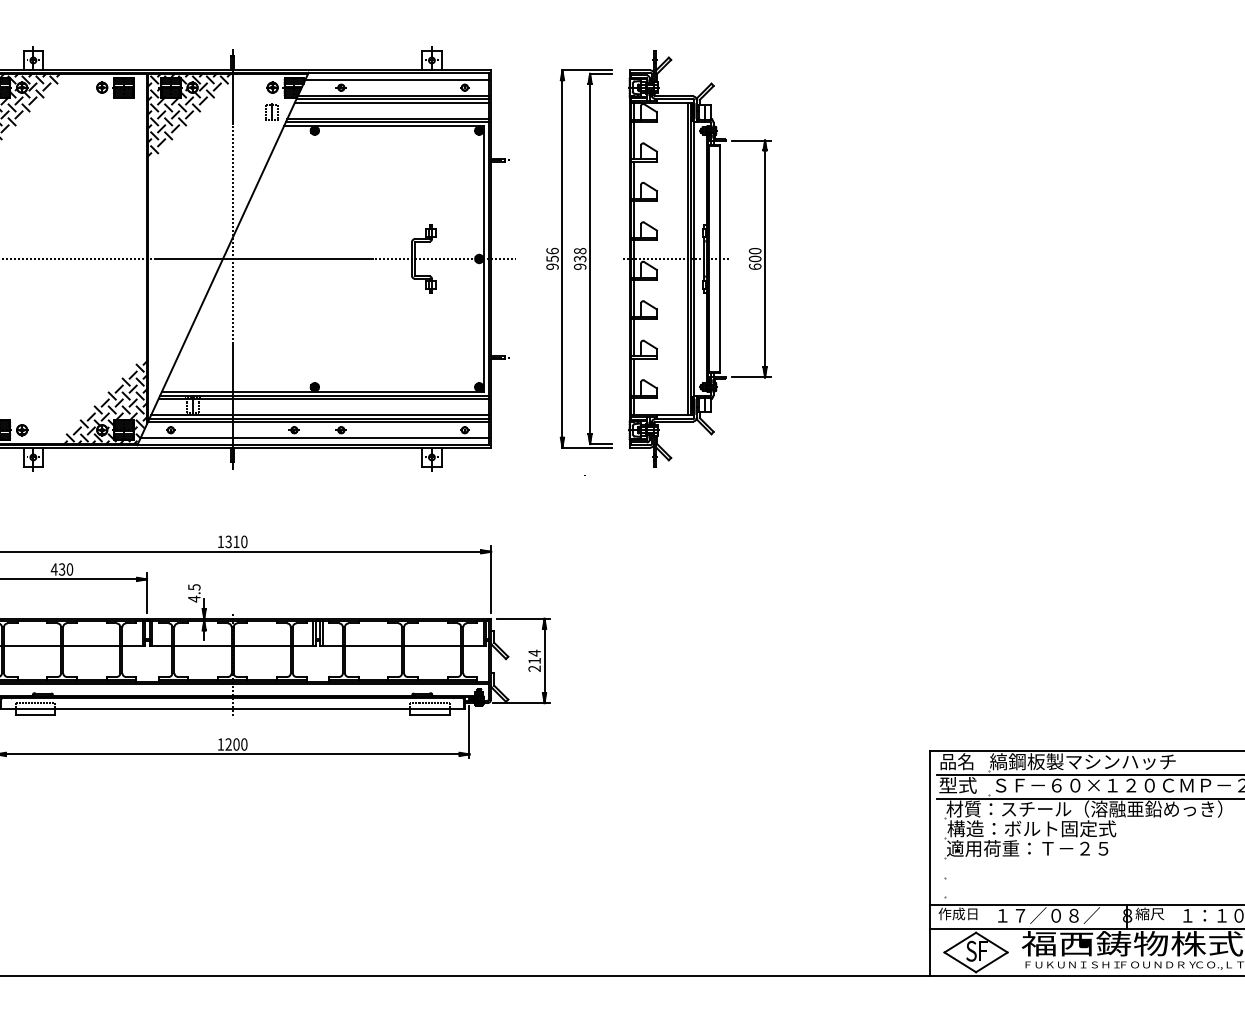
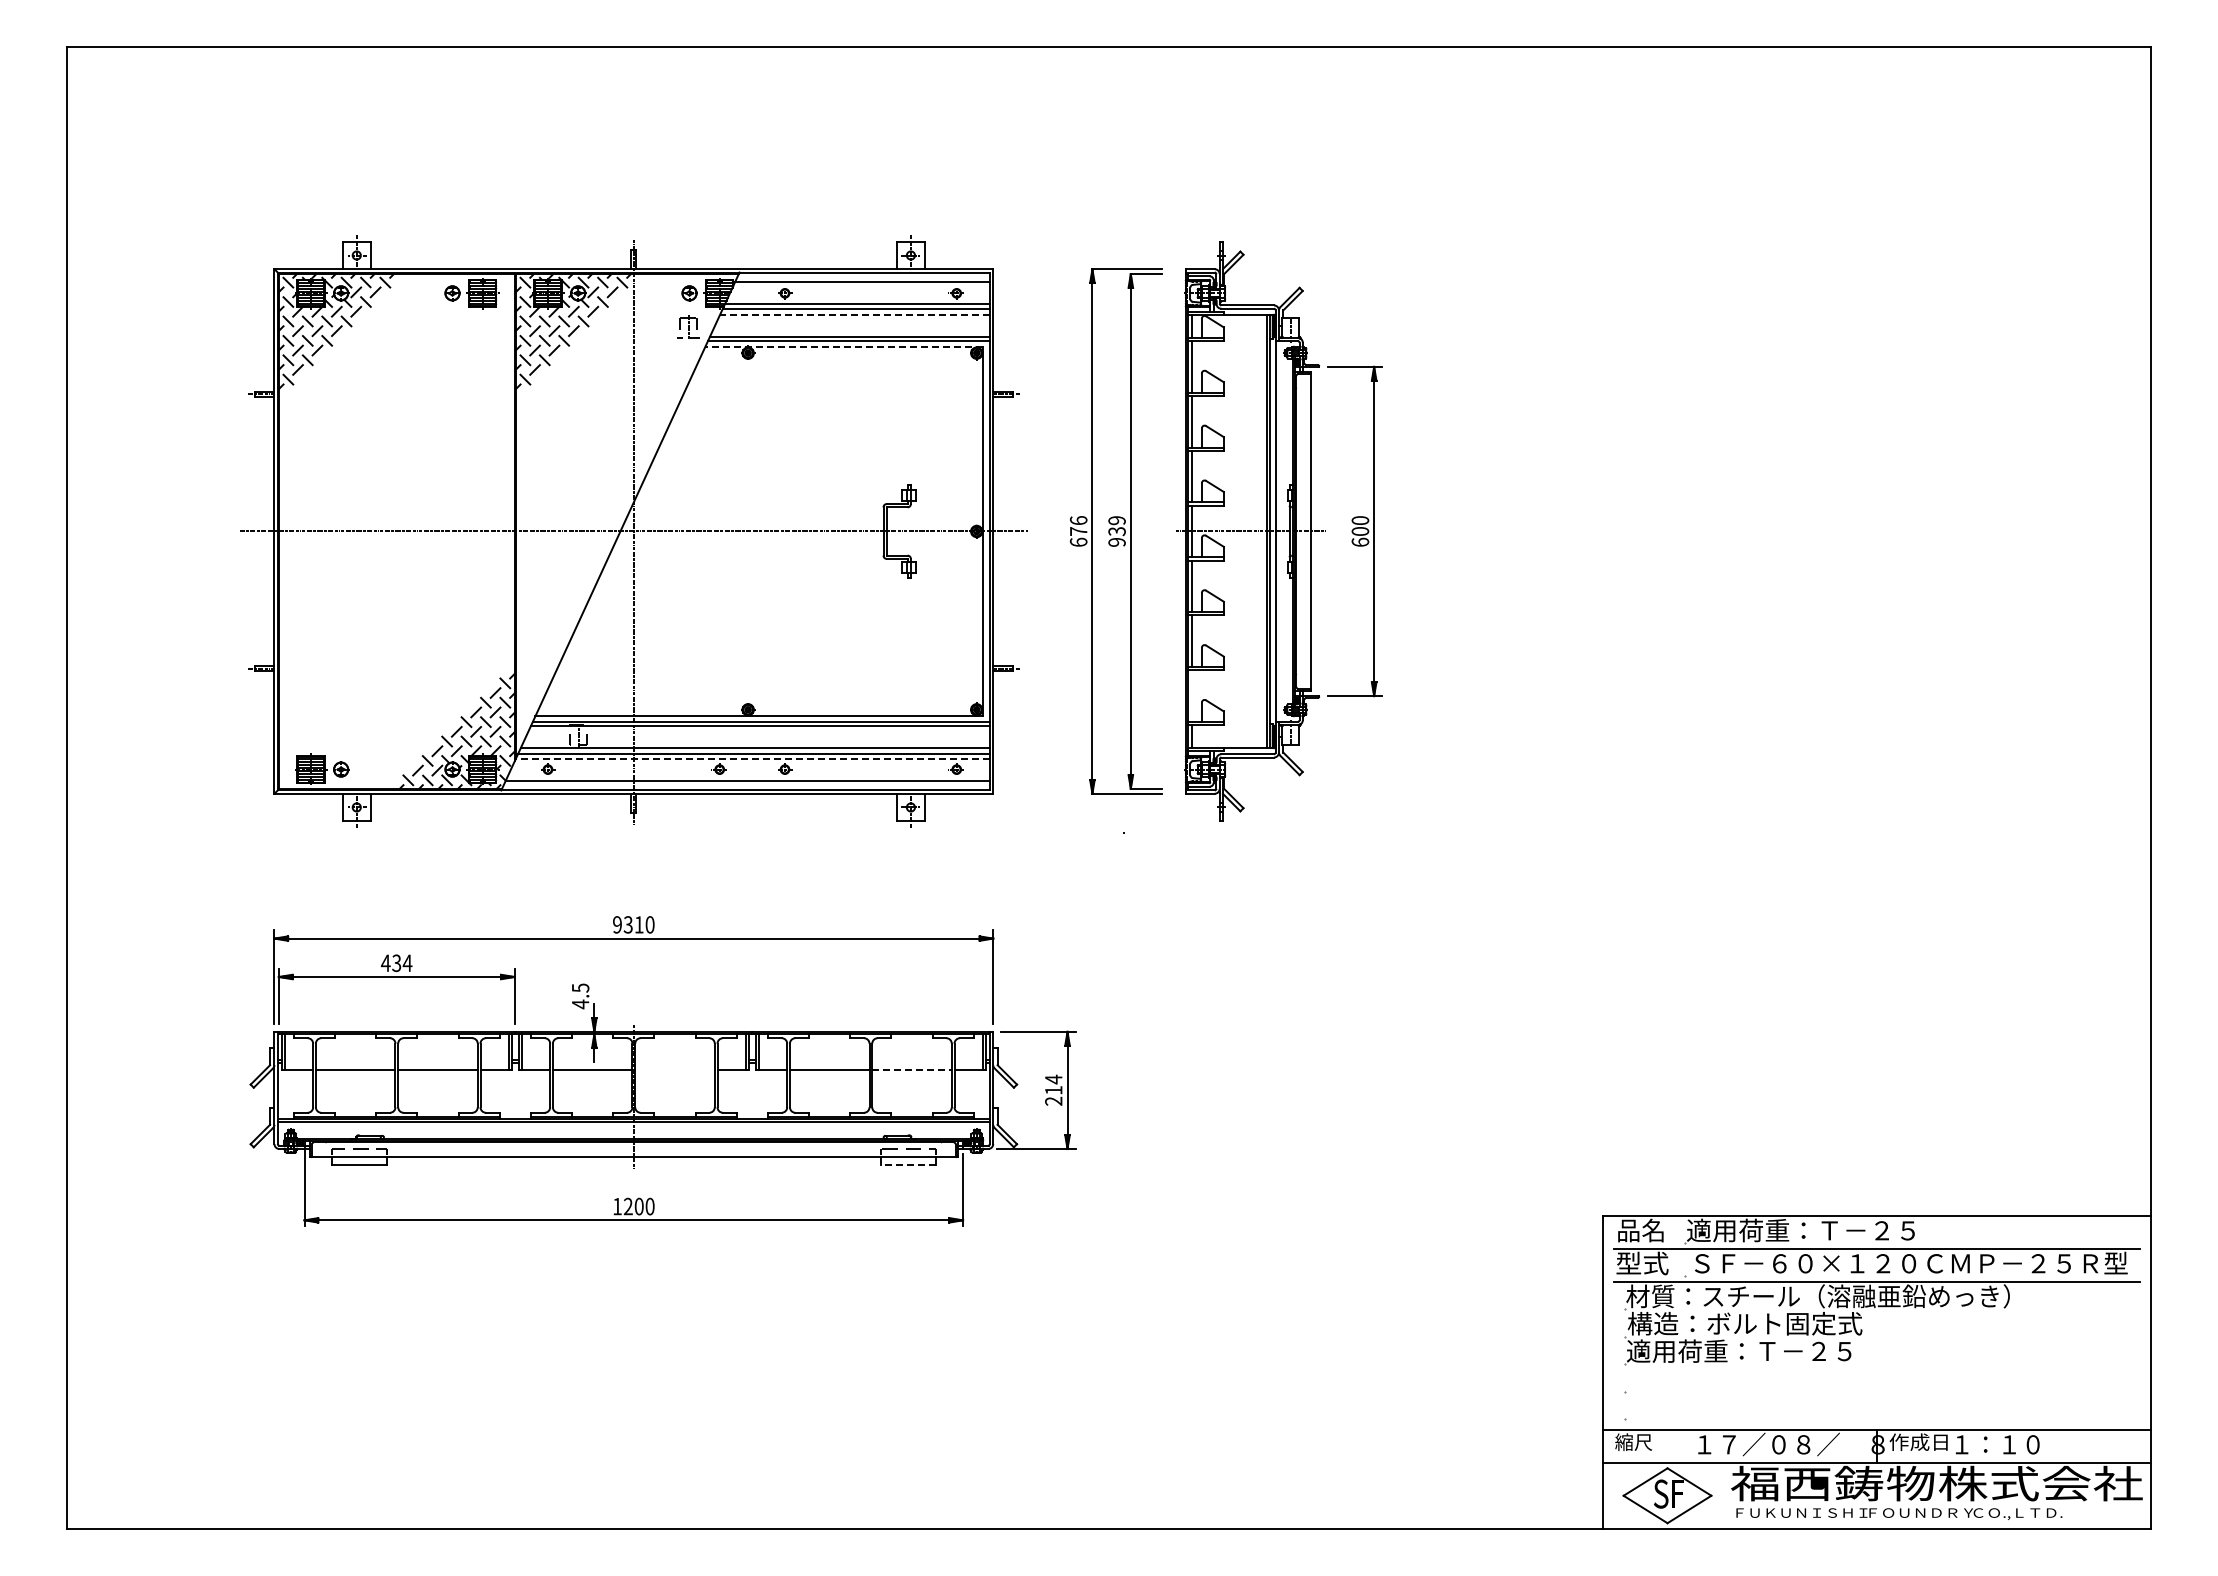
line: (391, 103) -> (854, 315), solid -> dashed
line: (384, 125) -> (844, 346), solid -> dashed
text: (579, 251) -> (1116, 520), 938 -> 939
text: (552, 262) -> (1078, 536), 956 -> 676
line: (634, 376) -> (1192, 695), removed
line: (317, 422) -> (752, 758), solid -> dashed
text: (220, 541) -> (617, 924), 1310 -> 9310
text: (69, 569) -> (407, 963), 430 -> 434
line: (261, 646) -> (674, 1070), removed
line: (433, 646) -> (912, 1070), solid -> dashed
line: (429, 714) -> (907, 1165), solid -> dashed
text: (1082, 761) -> (1815, 1230), 縞鋼板製マシンハッチ -> 適用荷重：Ｔ－２５
text: (958, 913) -> (1642, 1441), 作成日 -> 縮尺
text: (1156, 913) -> (1918, 1441), 縮尺 -> 作成日

